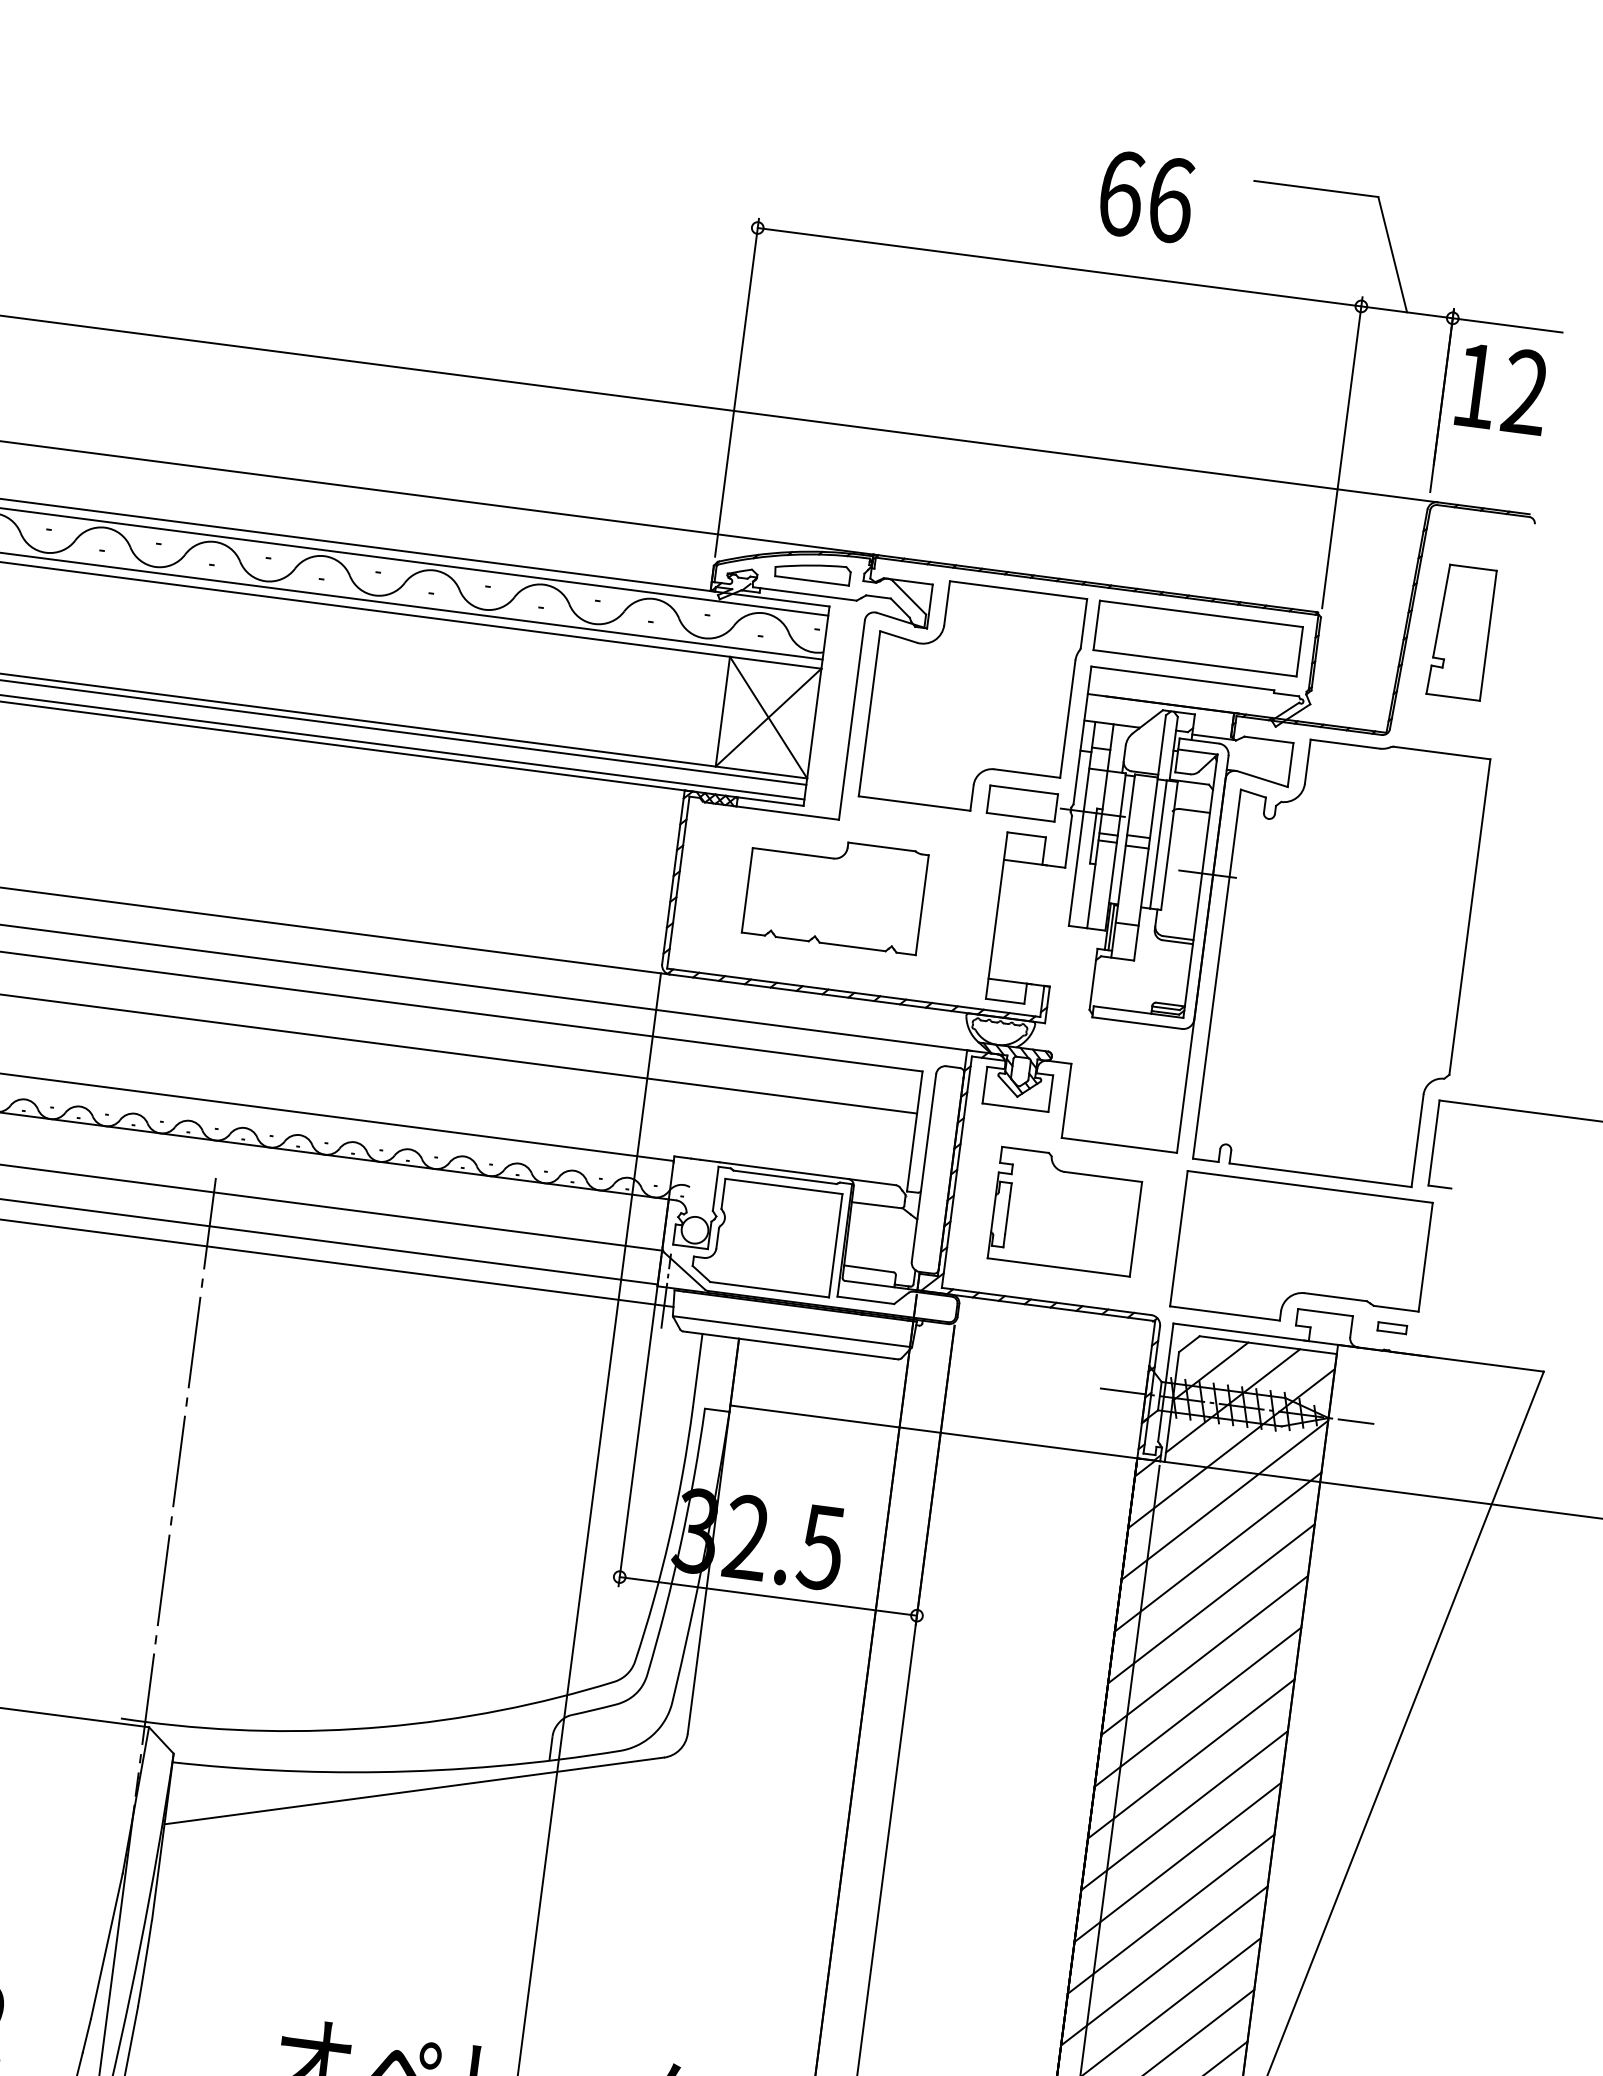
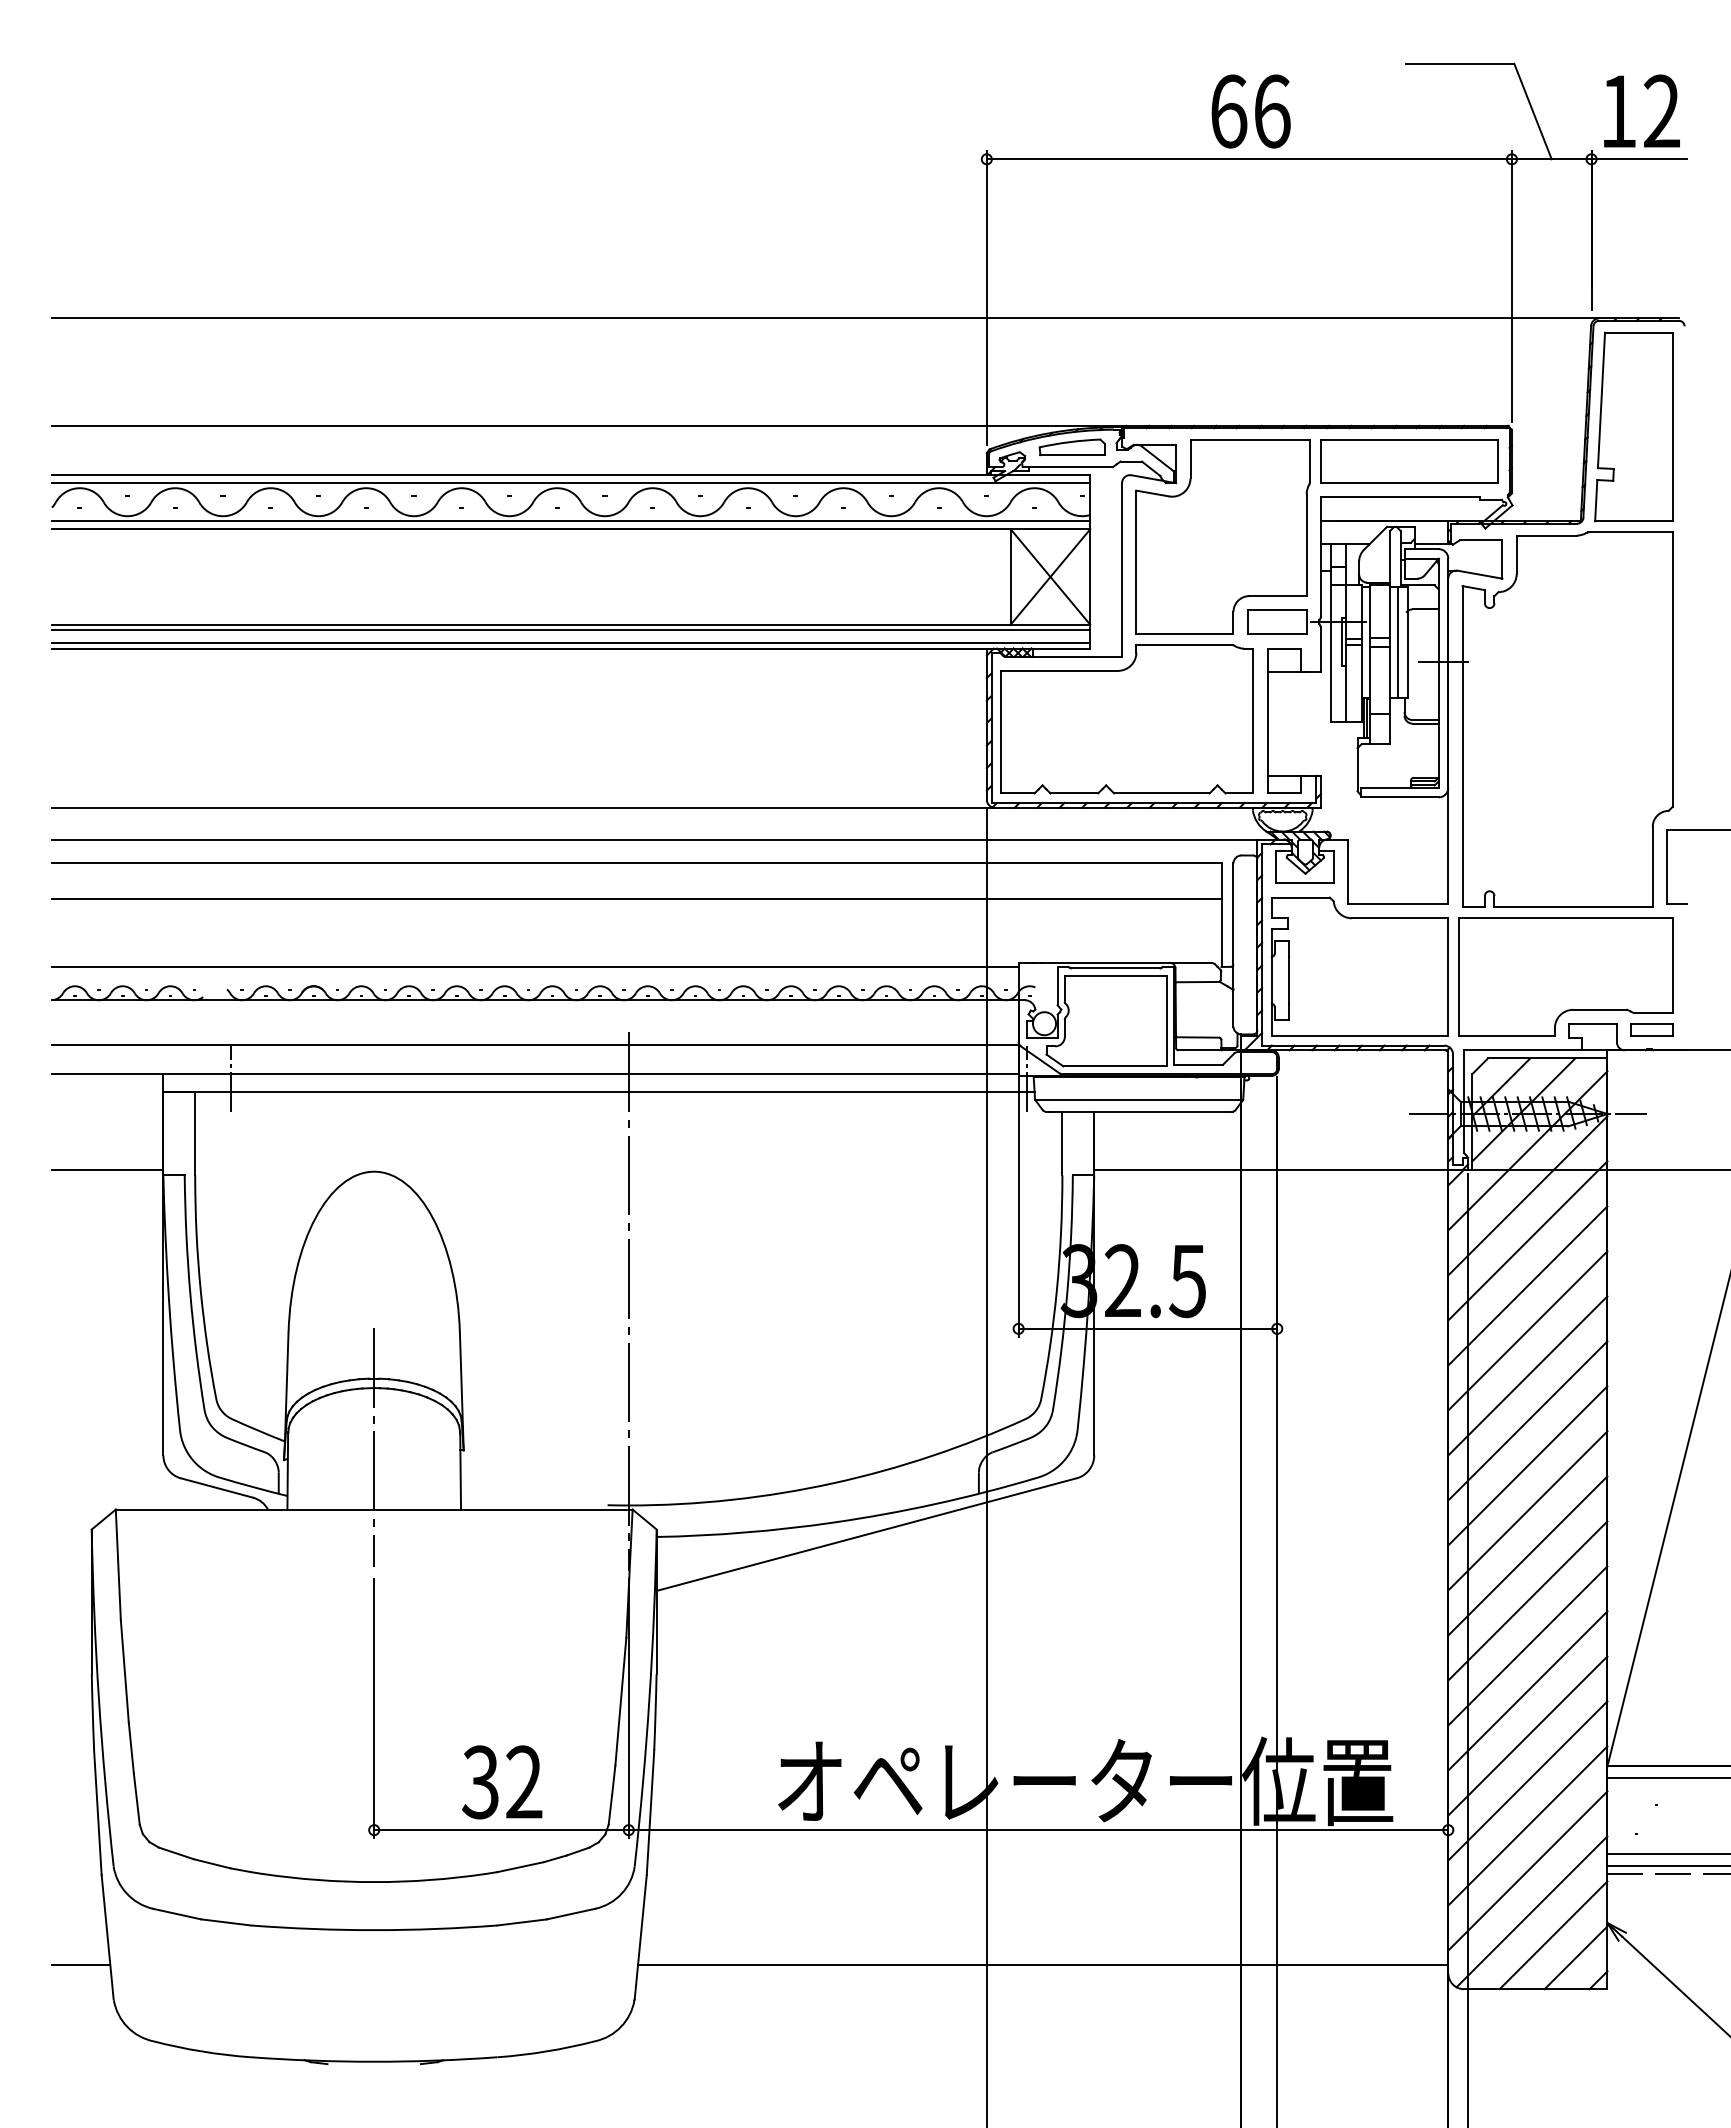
text: (1145, 196) -> (1250, 111), moved
text: (1502, 388) -> (1641, 110), moved
part: (1461, 631) -> (1633, 426), size x1.67
part: (834, 892) -> (1126, 719), size x1.67
part: (1065, 1211) -> (1359, 966), size x1.43
part: (1391, 1327) -> (1651, 1029), size x1.67

